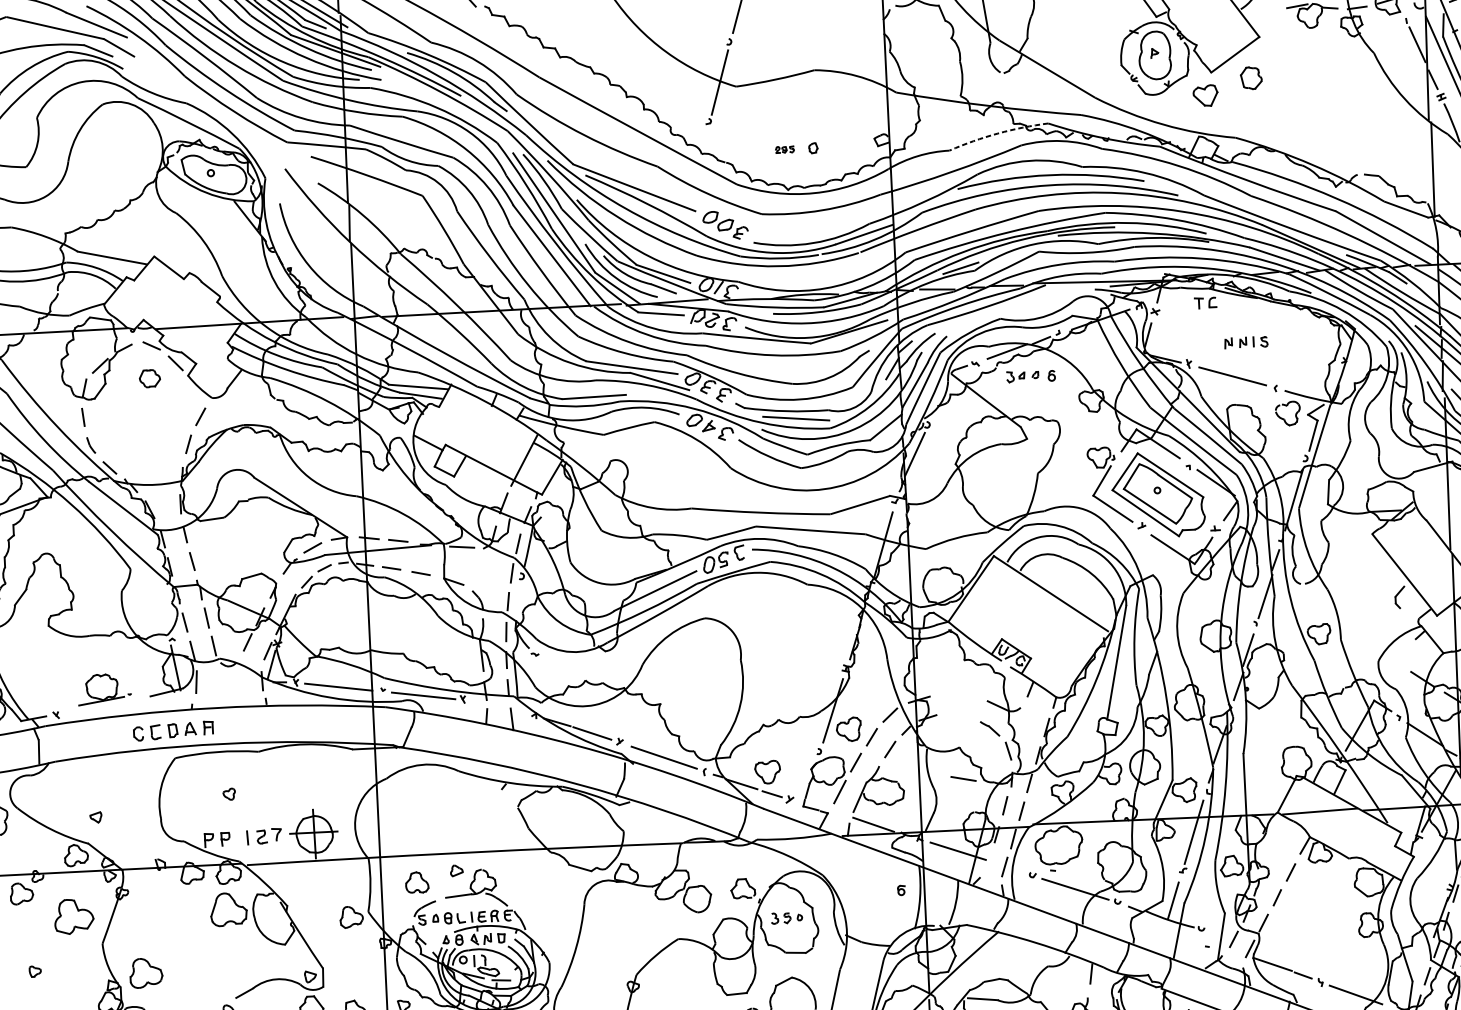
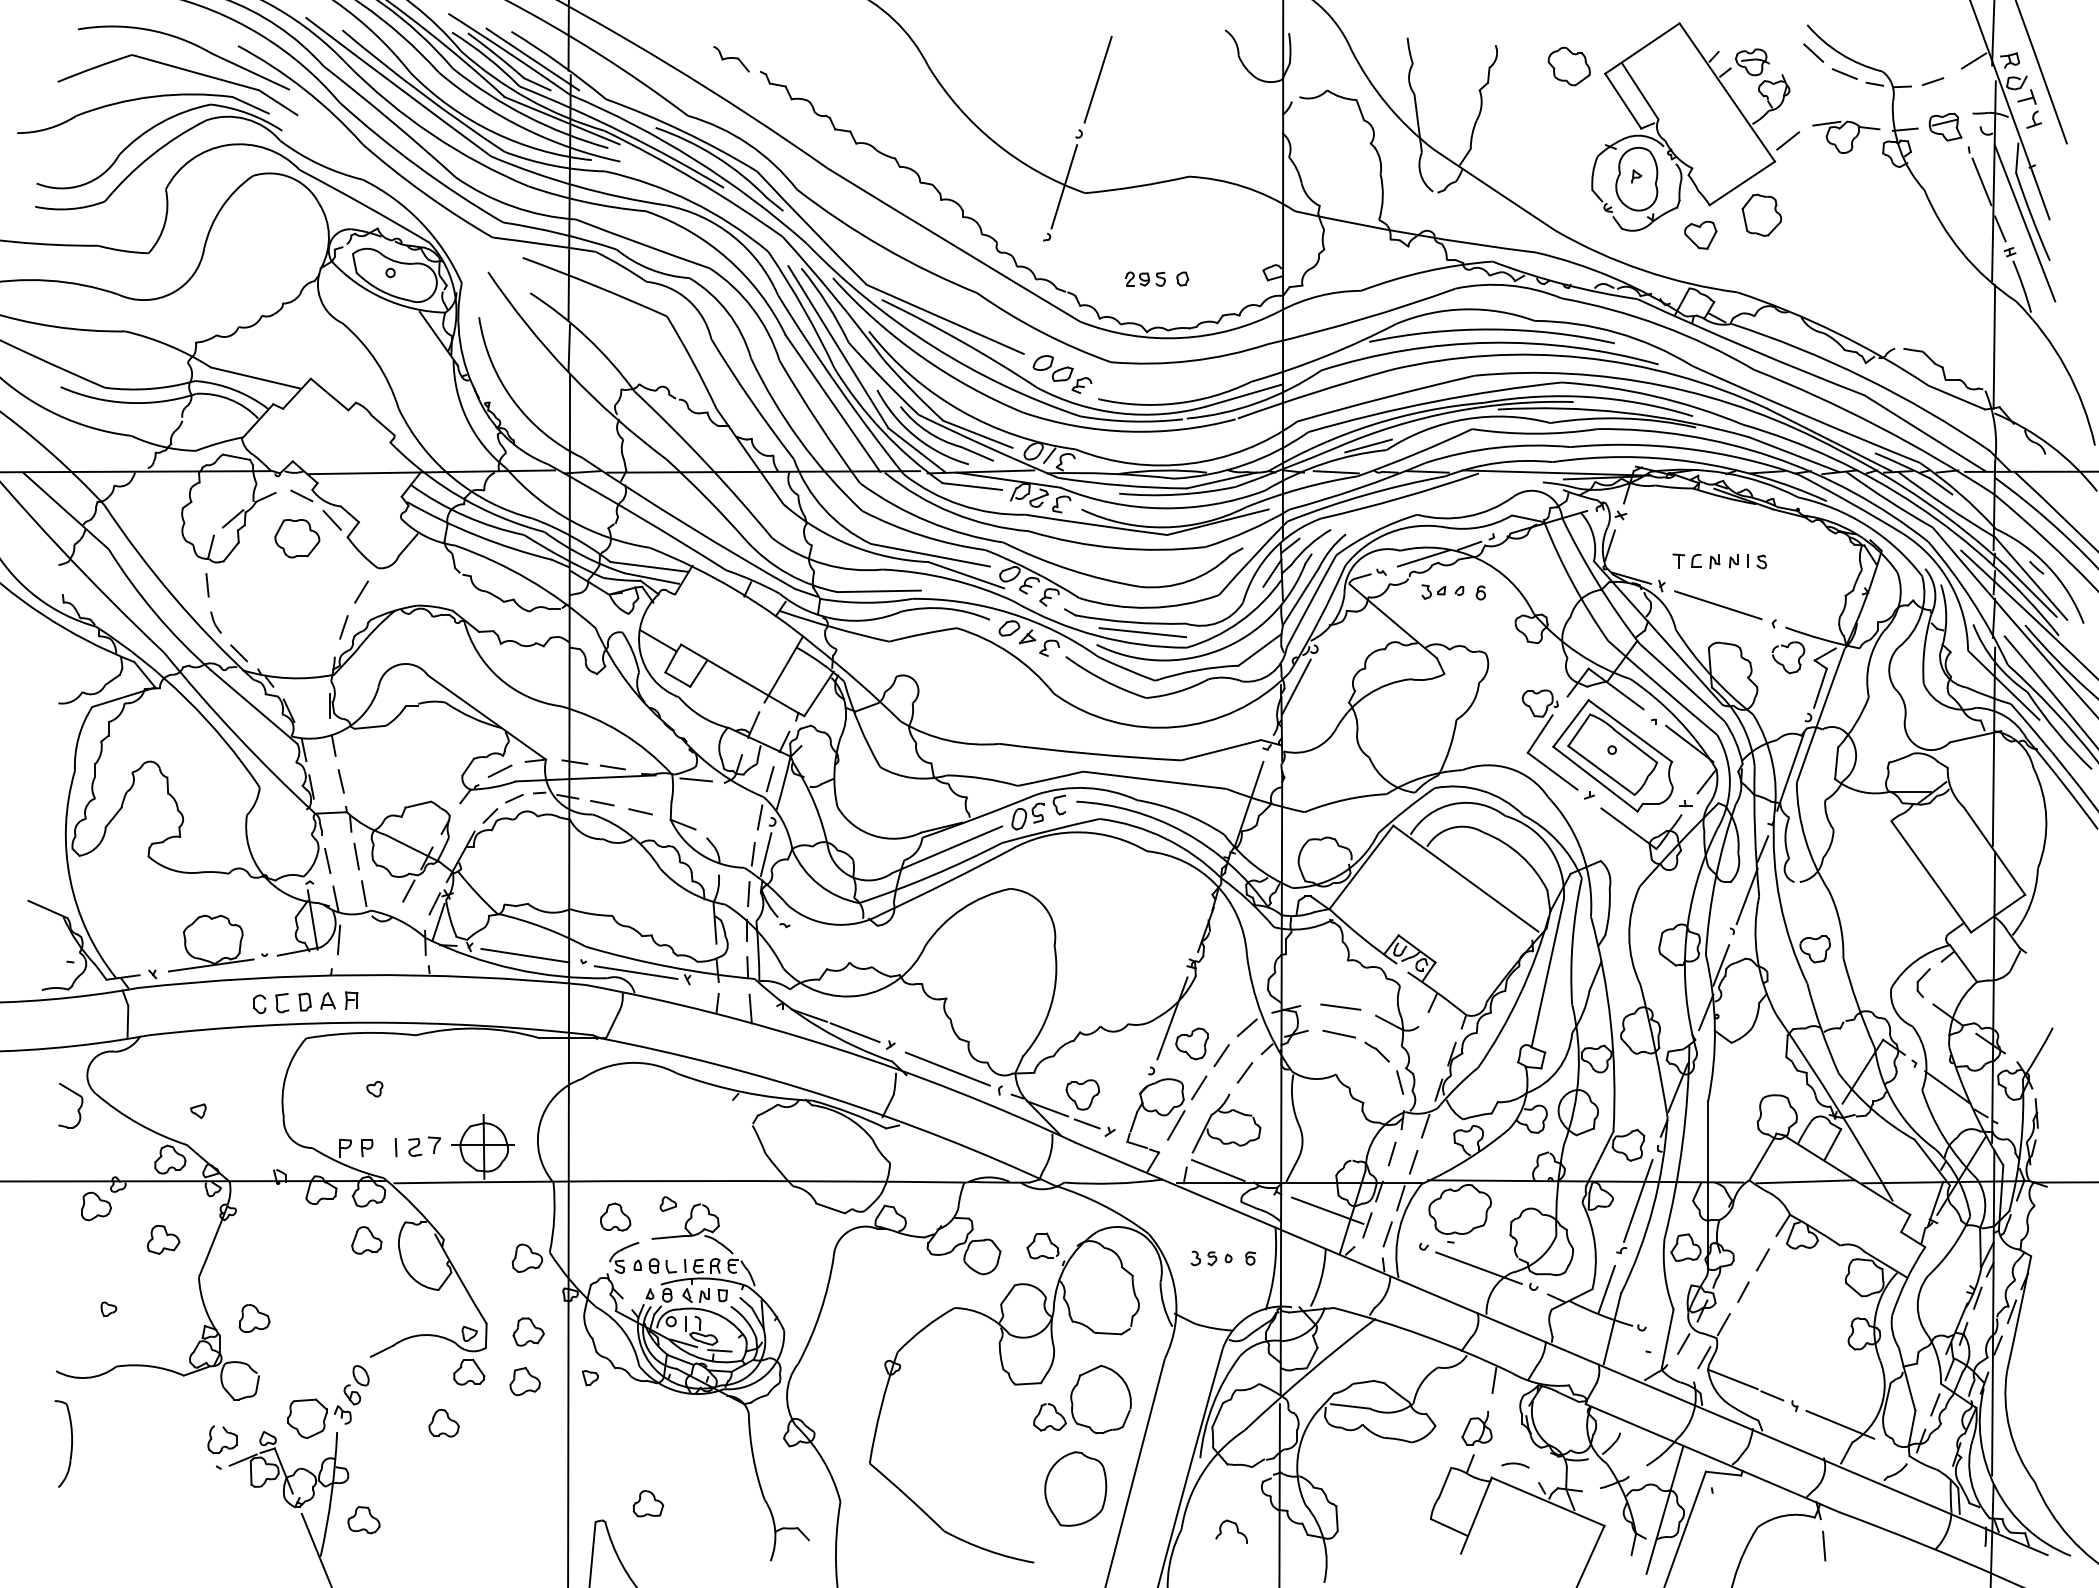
line: (1268, 20) -> (1788, 140), added
part: (1251, 77) -> (1761, 214), size x1.43
arc: (997, 133) -> (1425, 271), dashed -> solid
part: (784, 149) -> (1144, 278), size x1.67
part: (1204, 302) -> (1686, 560), moved
part: (150, 378) -> (297, 538), size x1.67
part: (1399, 597) -> (1923, 982), moved
line: (517, 601) -> (765, 854), added
part: (104, 689) -> (217, 943), size x1.43
line: (960, 695) -> (1340, 1006), added
line: (962, 778) -> (1338, 1033), moved
line: (989, 861) -> (1367, 1225), added
part: (228, 909) -> (366, 1240), size x0.62
part: (74, 916) -> (163, 1239), size x0.62
part: (786, 918) -> (1211, 1258), moved
part: (355, 972) -> (528, 1331), added
part: (146, 973) -> (254, 1318), size x0.71

